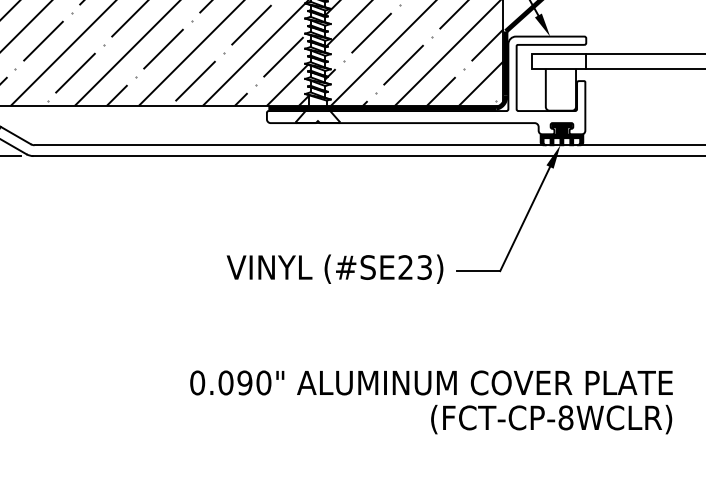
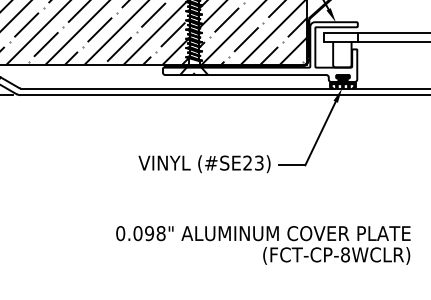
text: (262, 382) -> (160, 233), 0.090" -> 0.098"

